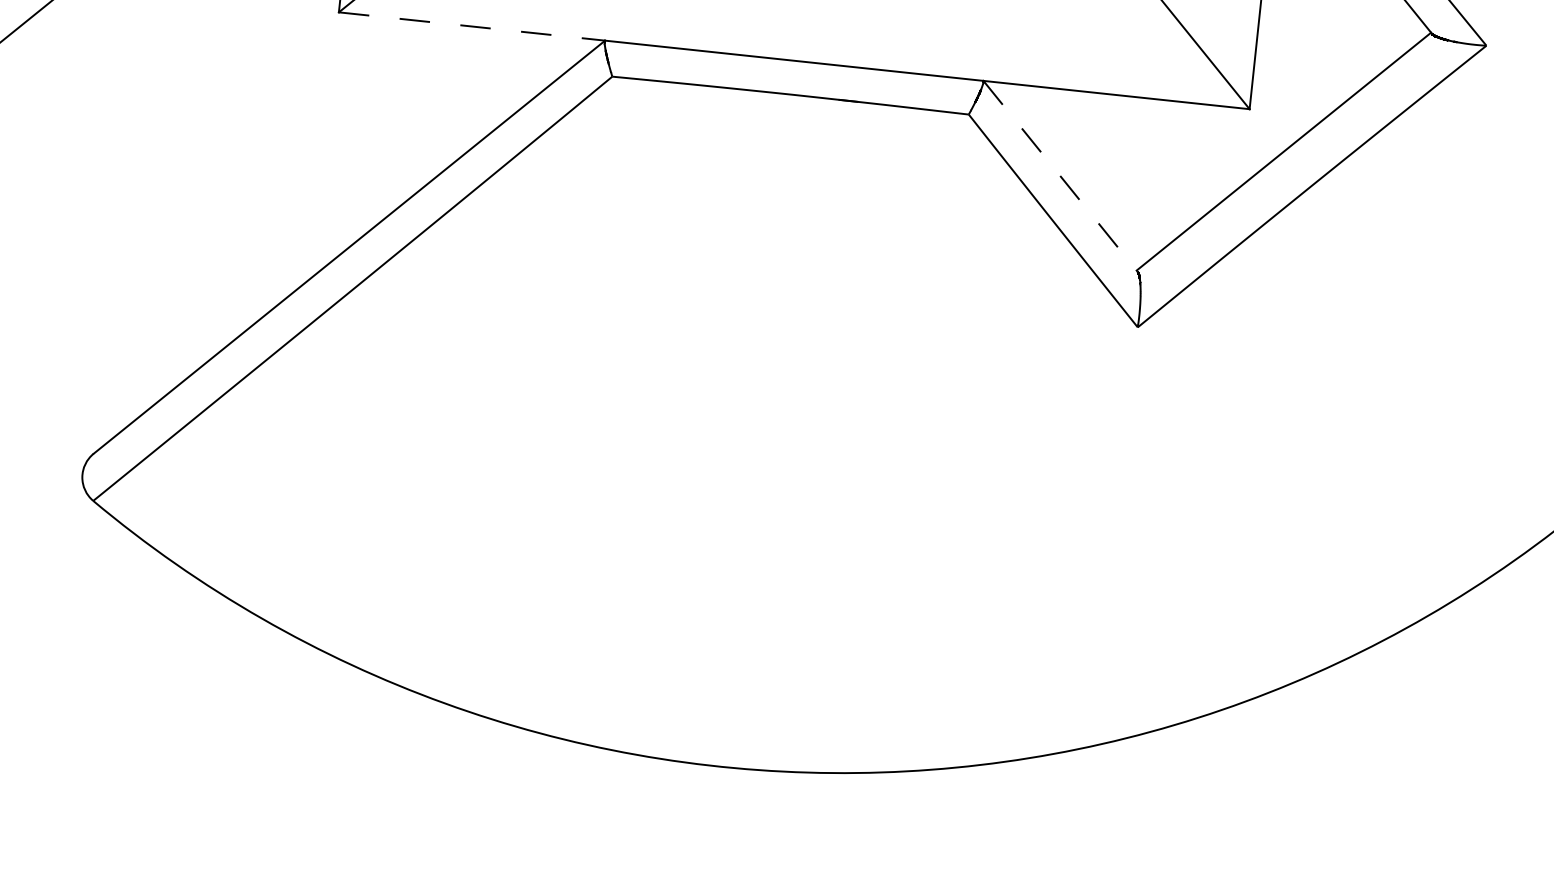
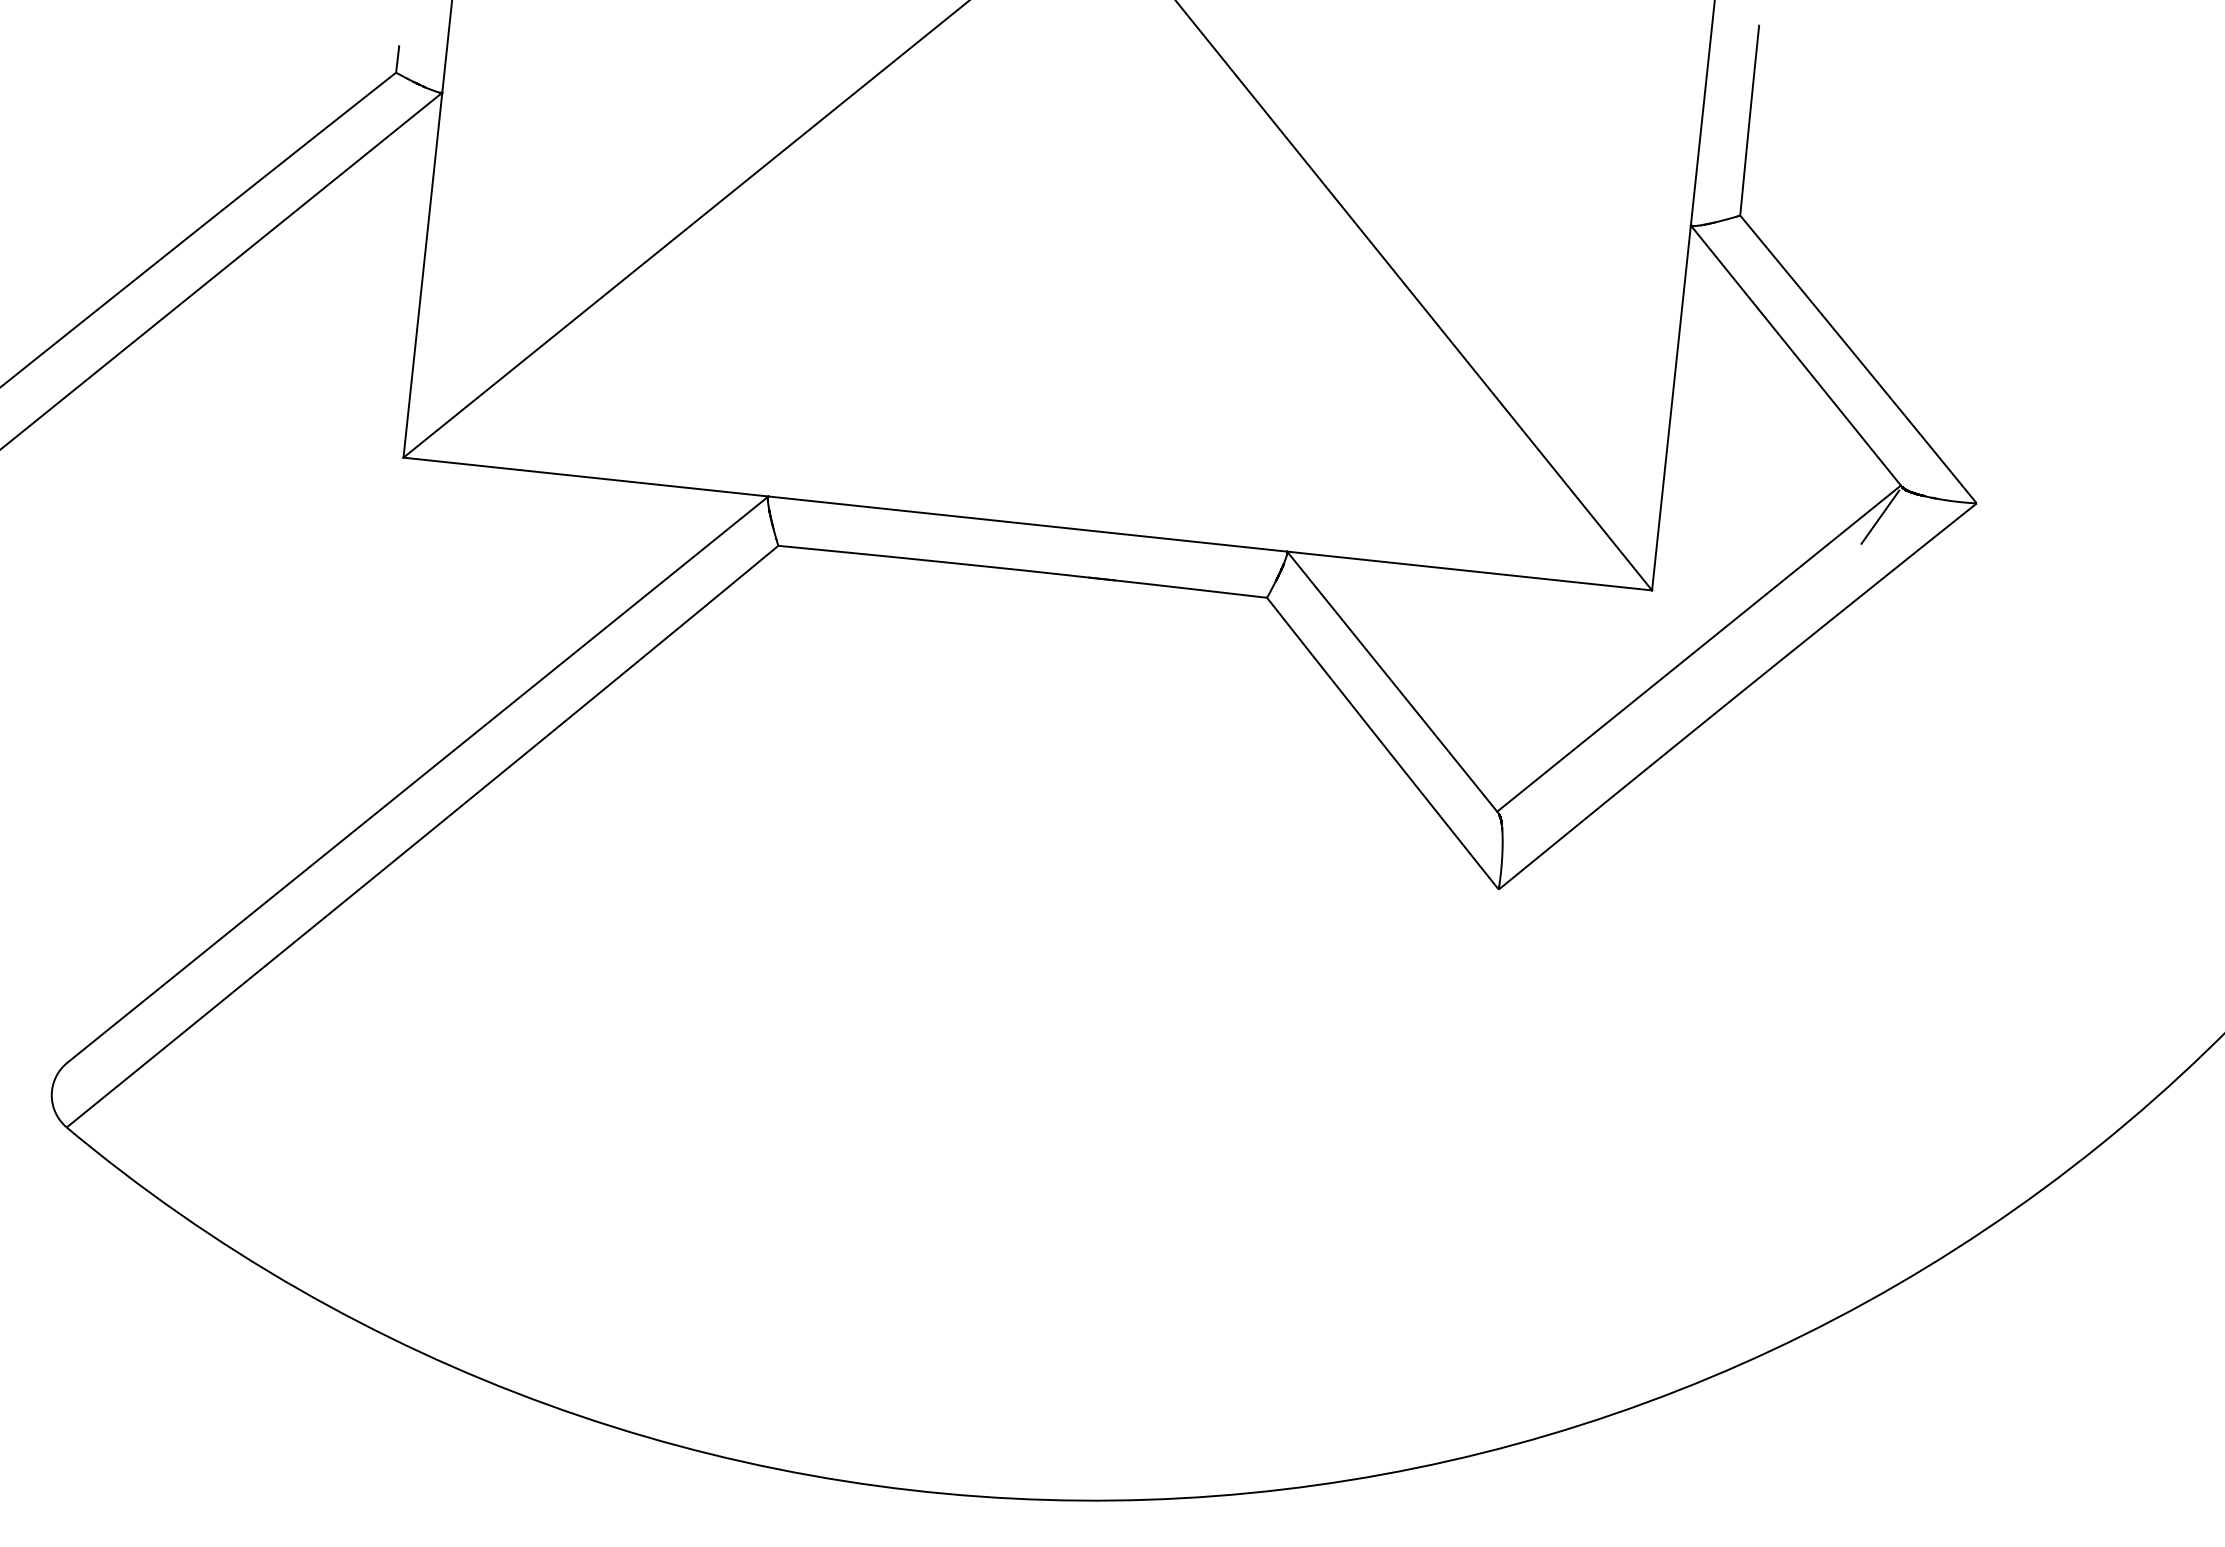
line: (472, 26) -> (586, 477), dashed -> solid
line: (1416, 55) -> (1880, 516), added
line: (1061, 177) -> (1393, 683), dashed -> solid

